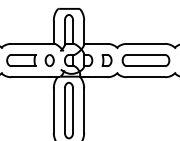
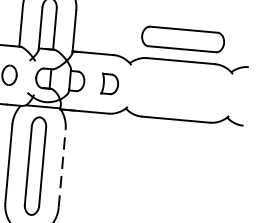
part: (145, 60) -> (182, 39), moved
line: (84, 110) -> (62, 168), solid -> dashed

